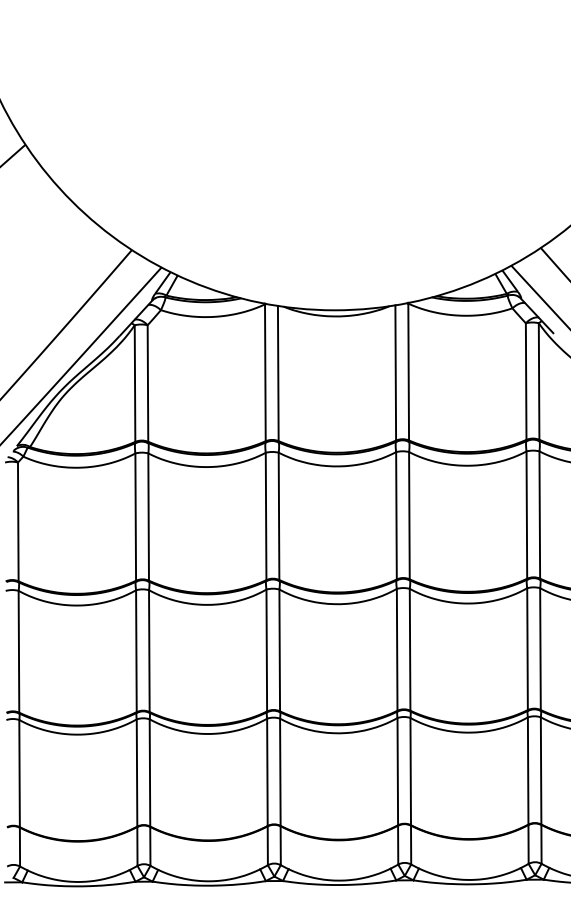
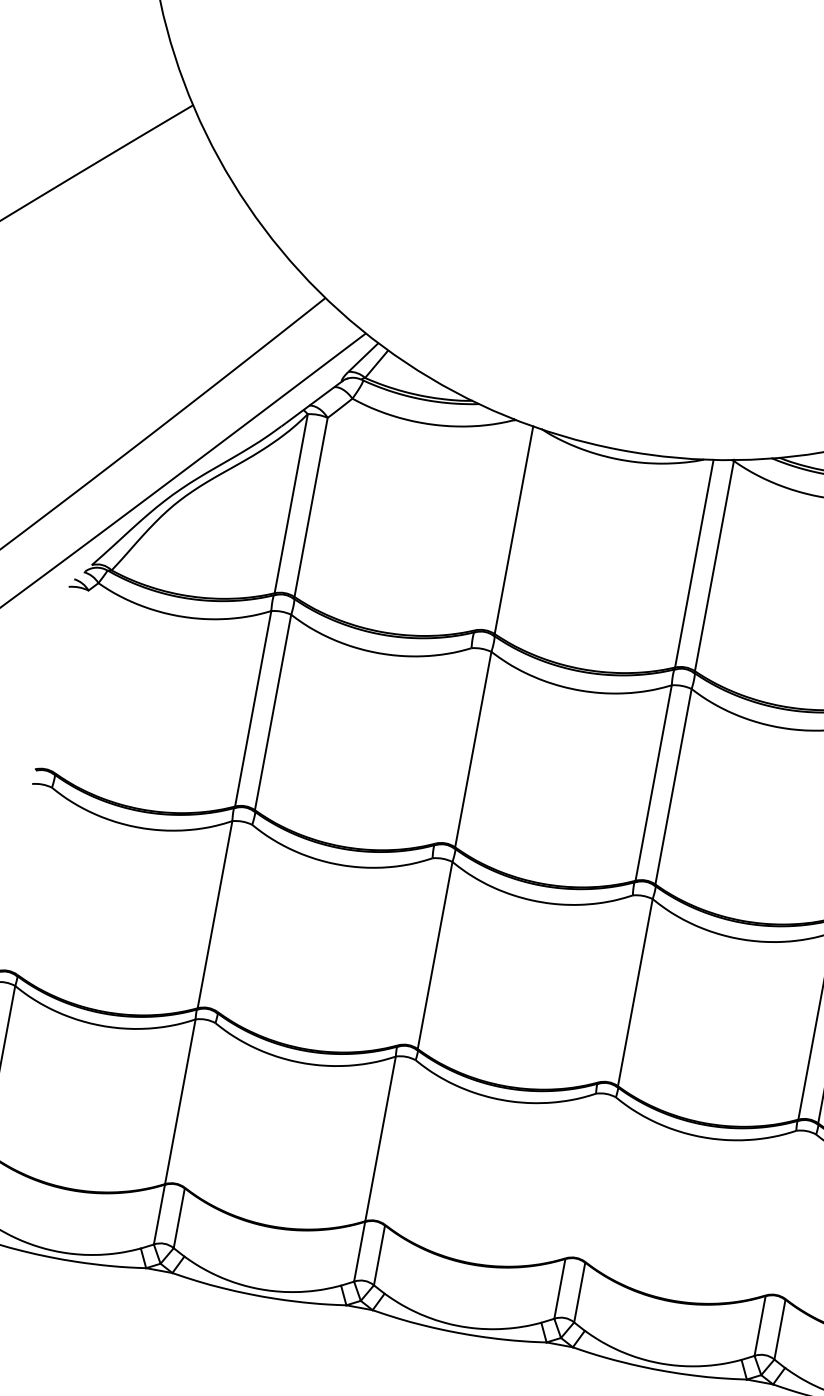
line: (265, 372) -> (494, 524), removed
line: (265, 516) -> (452, 745), removed
line: (17, 521) -> (70, 680), removed
line: (396, 649) -> (614, 988), removed
line: (266, 650) -> (414, 951), removed
line: (18, 651) -> (34, 880), removed
line: (149, 651) -> (235, 918), removed
line: (527, 770) -> (780, 1212), removed
line: (540, 770) -> (800, 1216), removed
line: (280, 771) -> (400, 1141), removed
line: (397, 771) -> (580, 1175), removed
line: (410, 771) -> (600, 1179), removed
line: (149, 772) -> (199, 1104), removed

